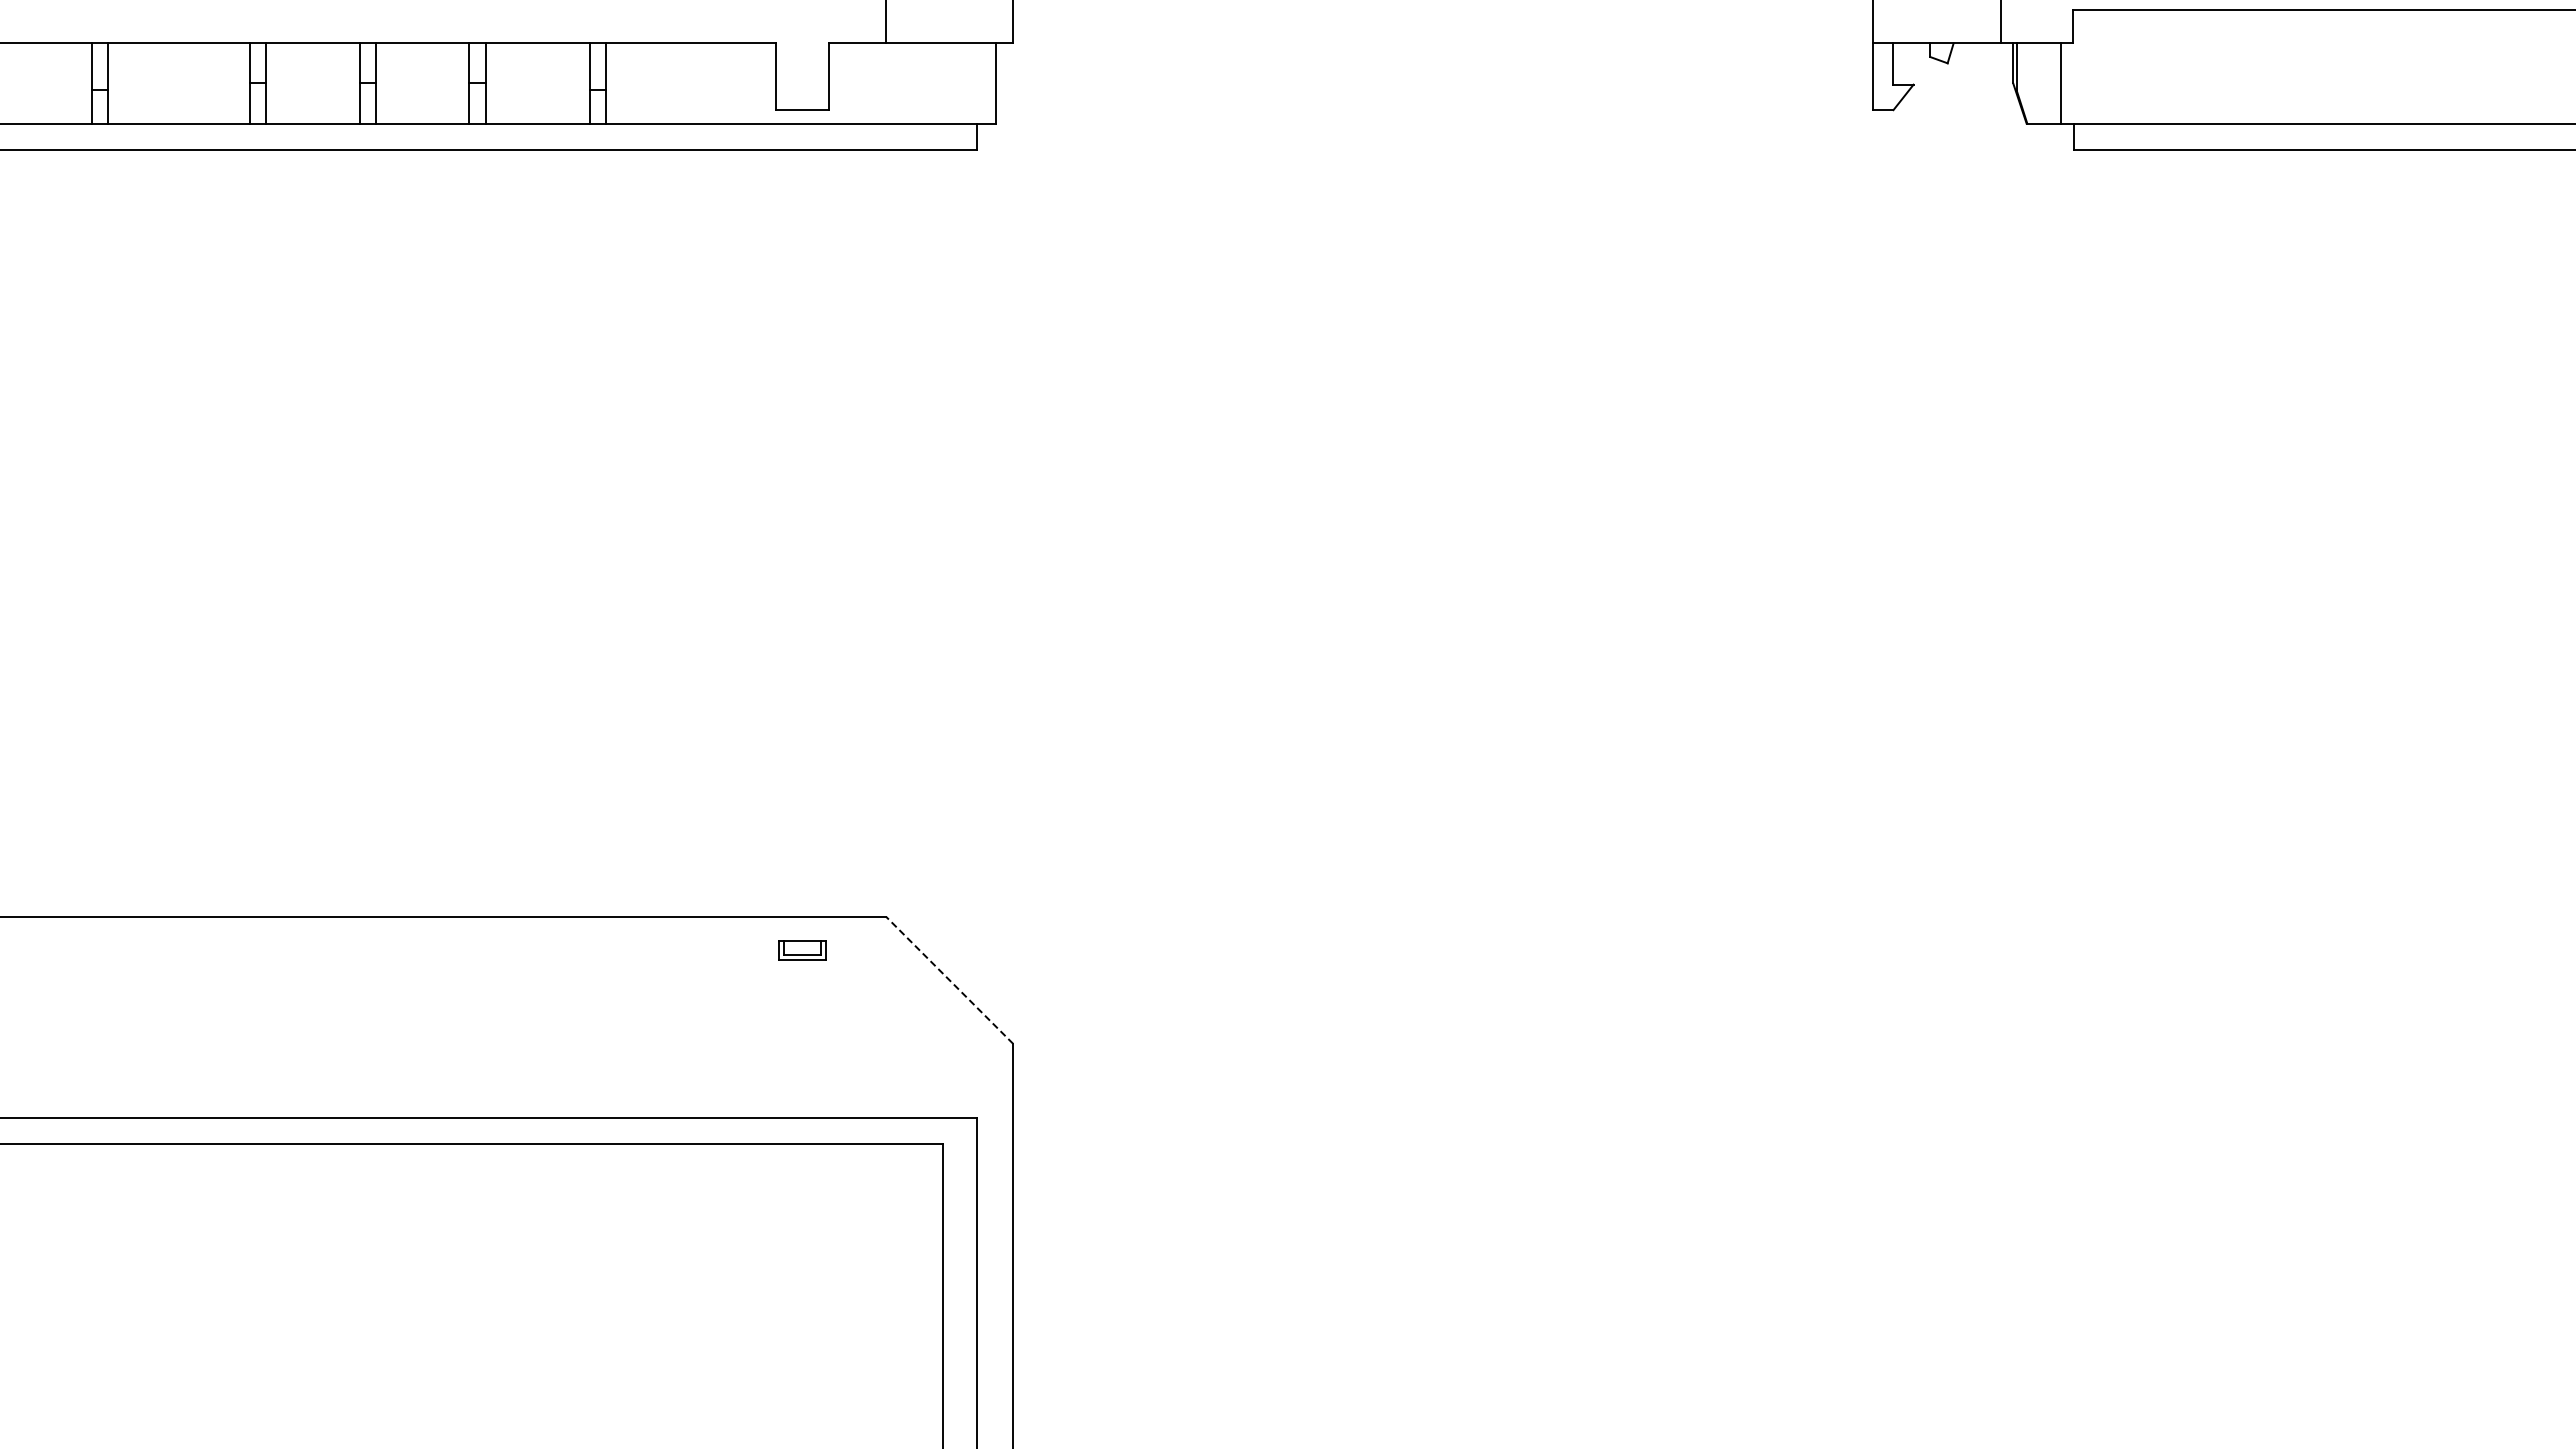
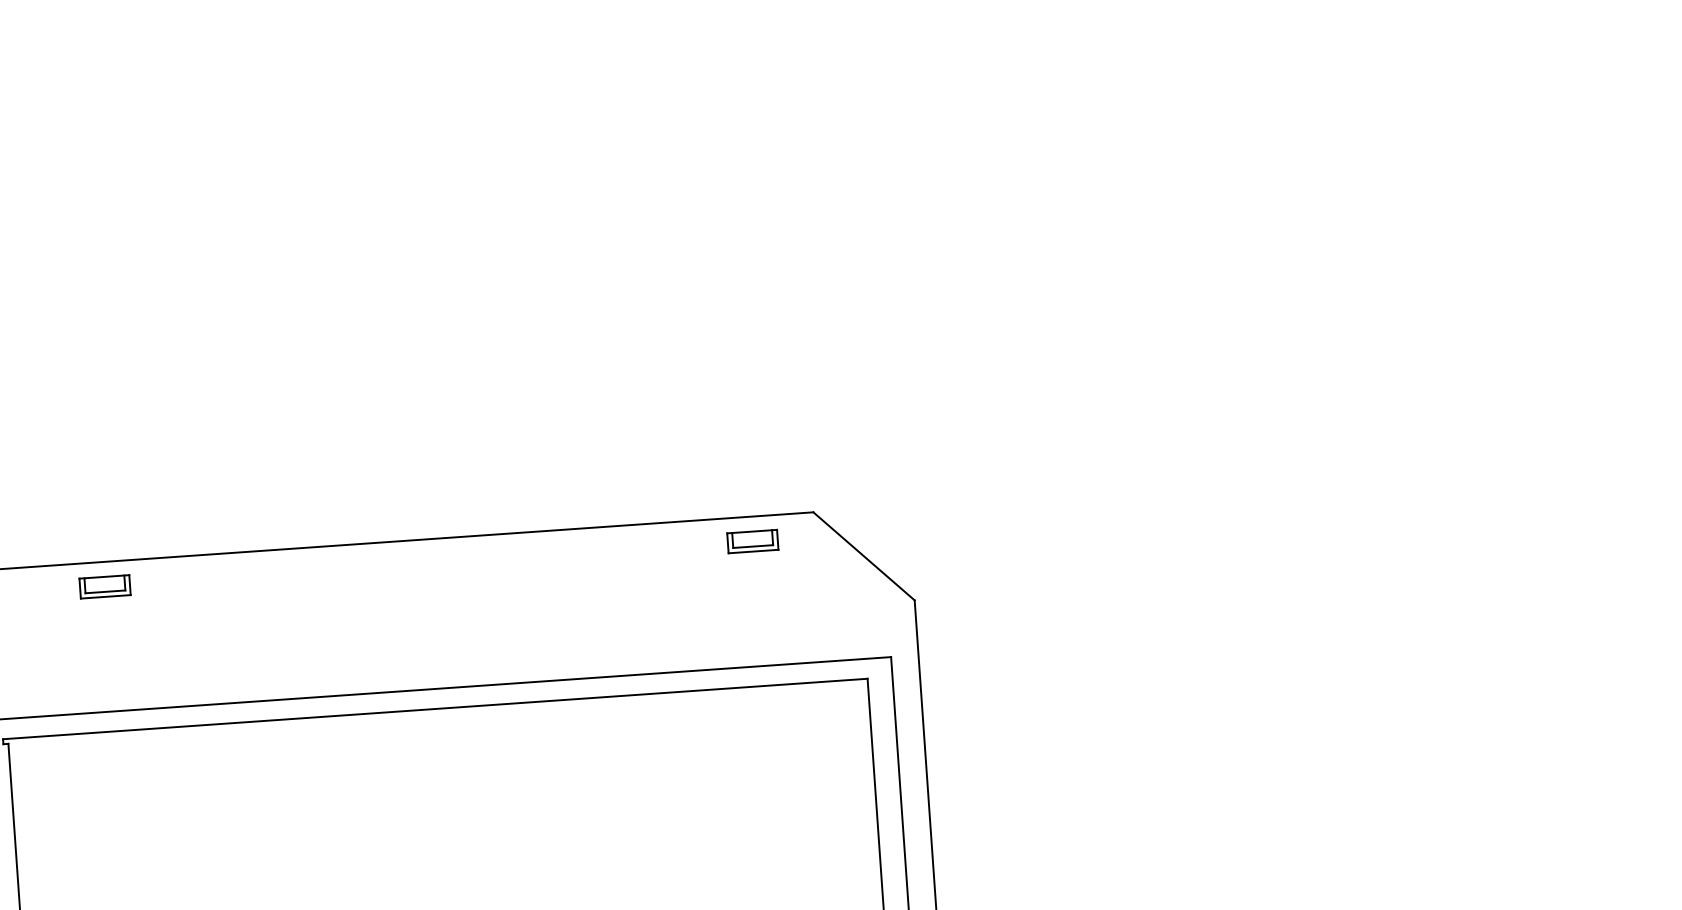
part: (802, 950) -> (752, 541), size x1.43
line: (949, 980) -> (863, 556), dashed -> solid

